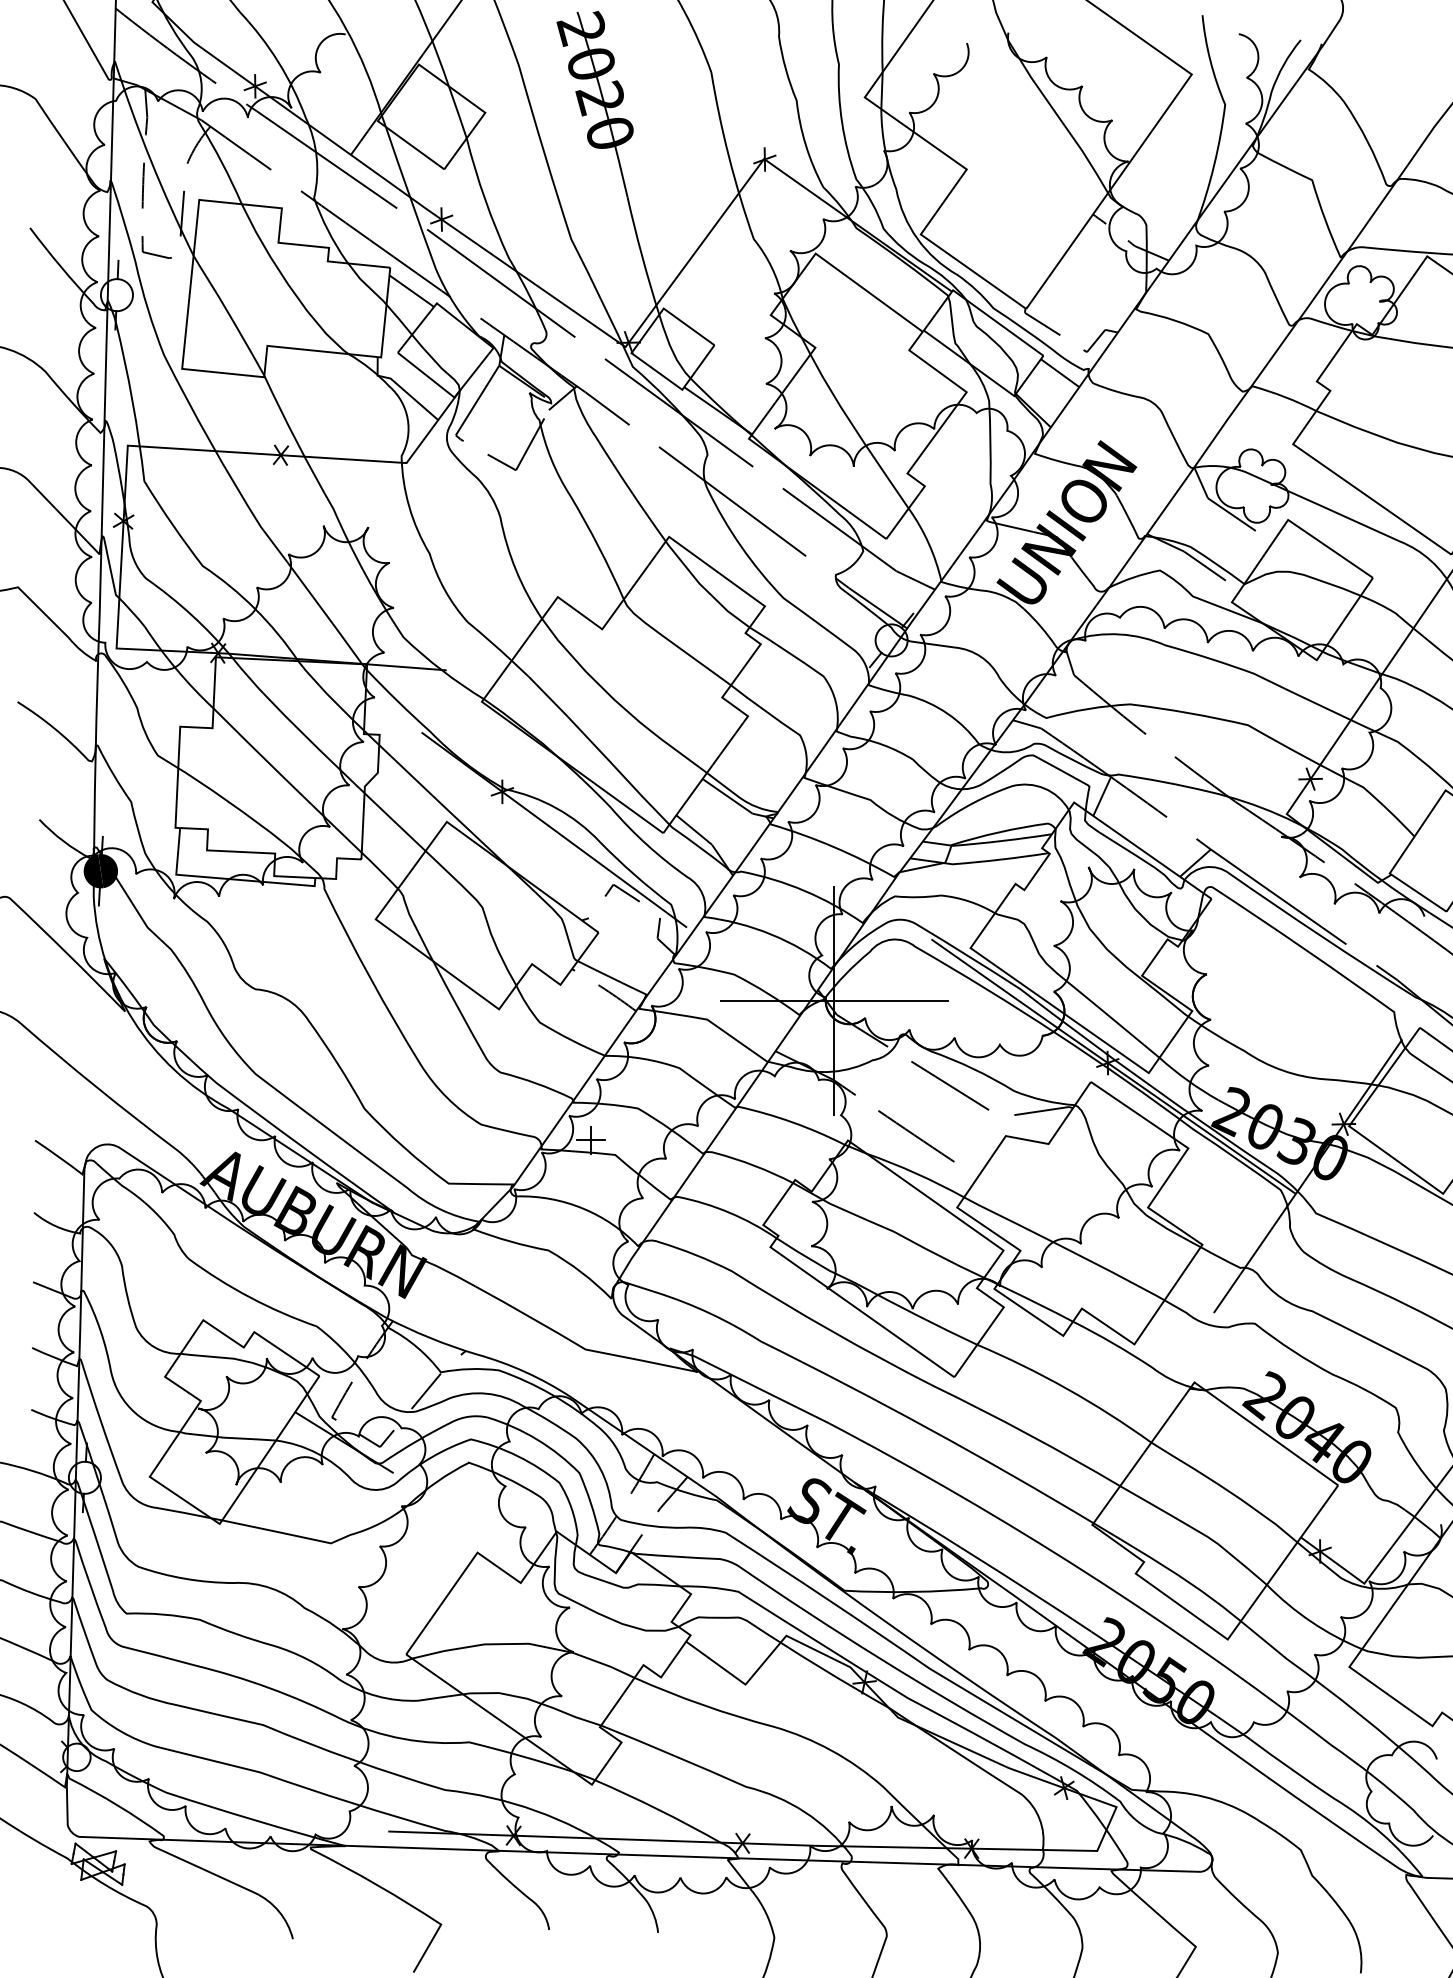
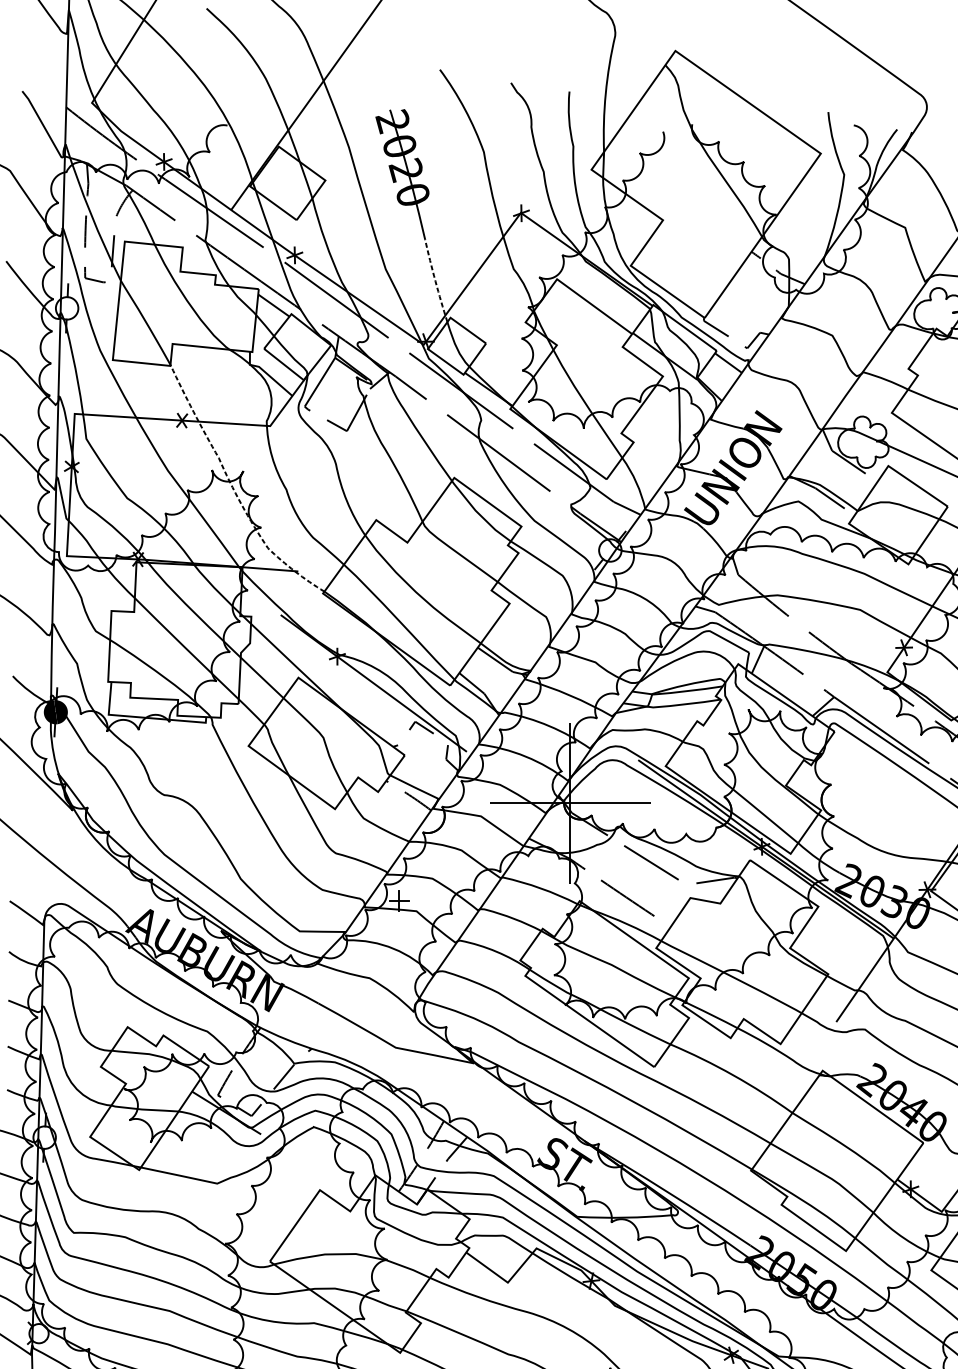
line: (642, 256) -> (435, 281), solid -> dashed
line: (355, 555) -> (234, 490), solid -> dashed

